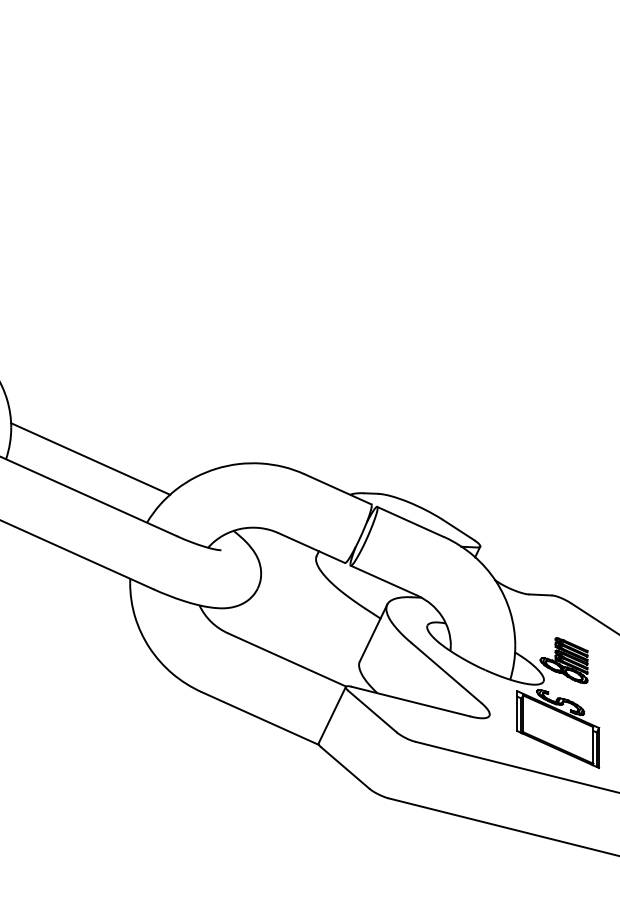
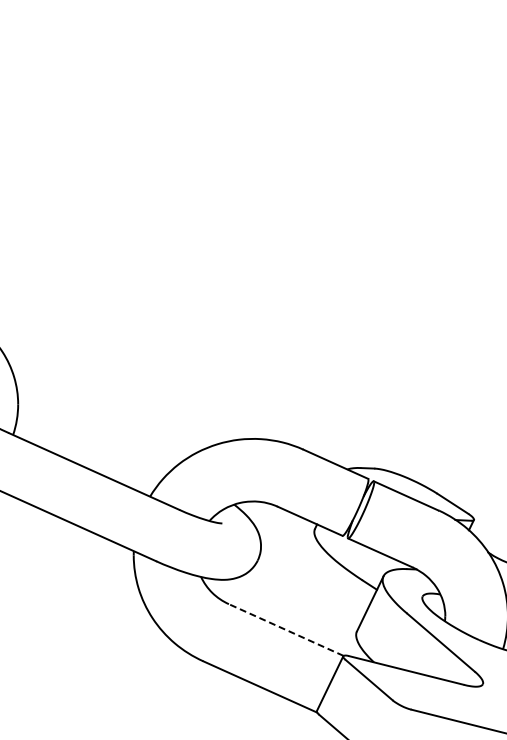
line: (90, 458) -> (95, 434), removed
line: (287, 659) -> (286, 629), solid -> dashed

